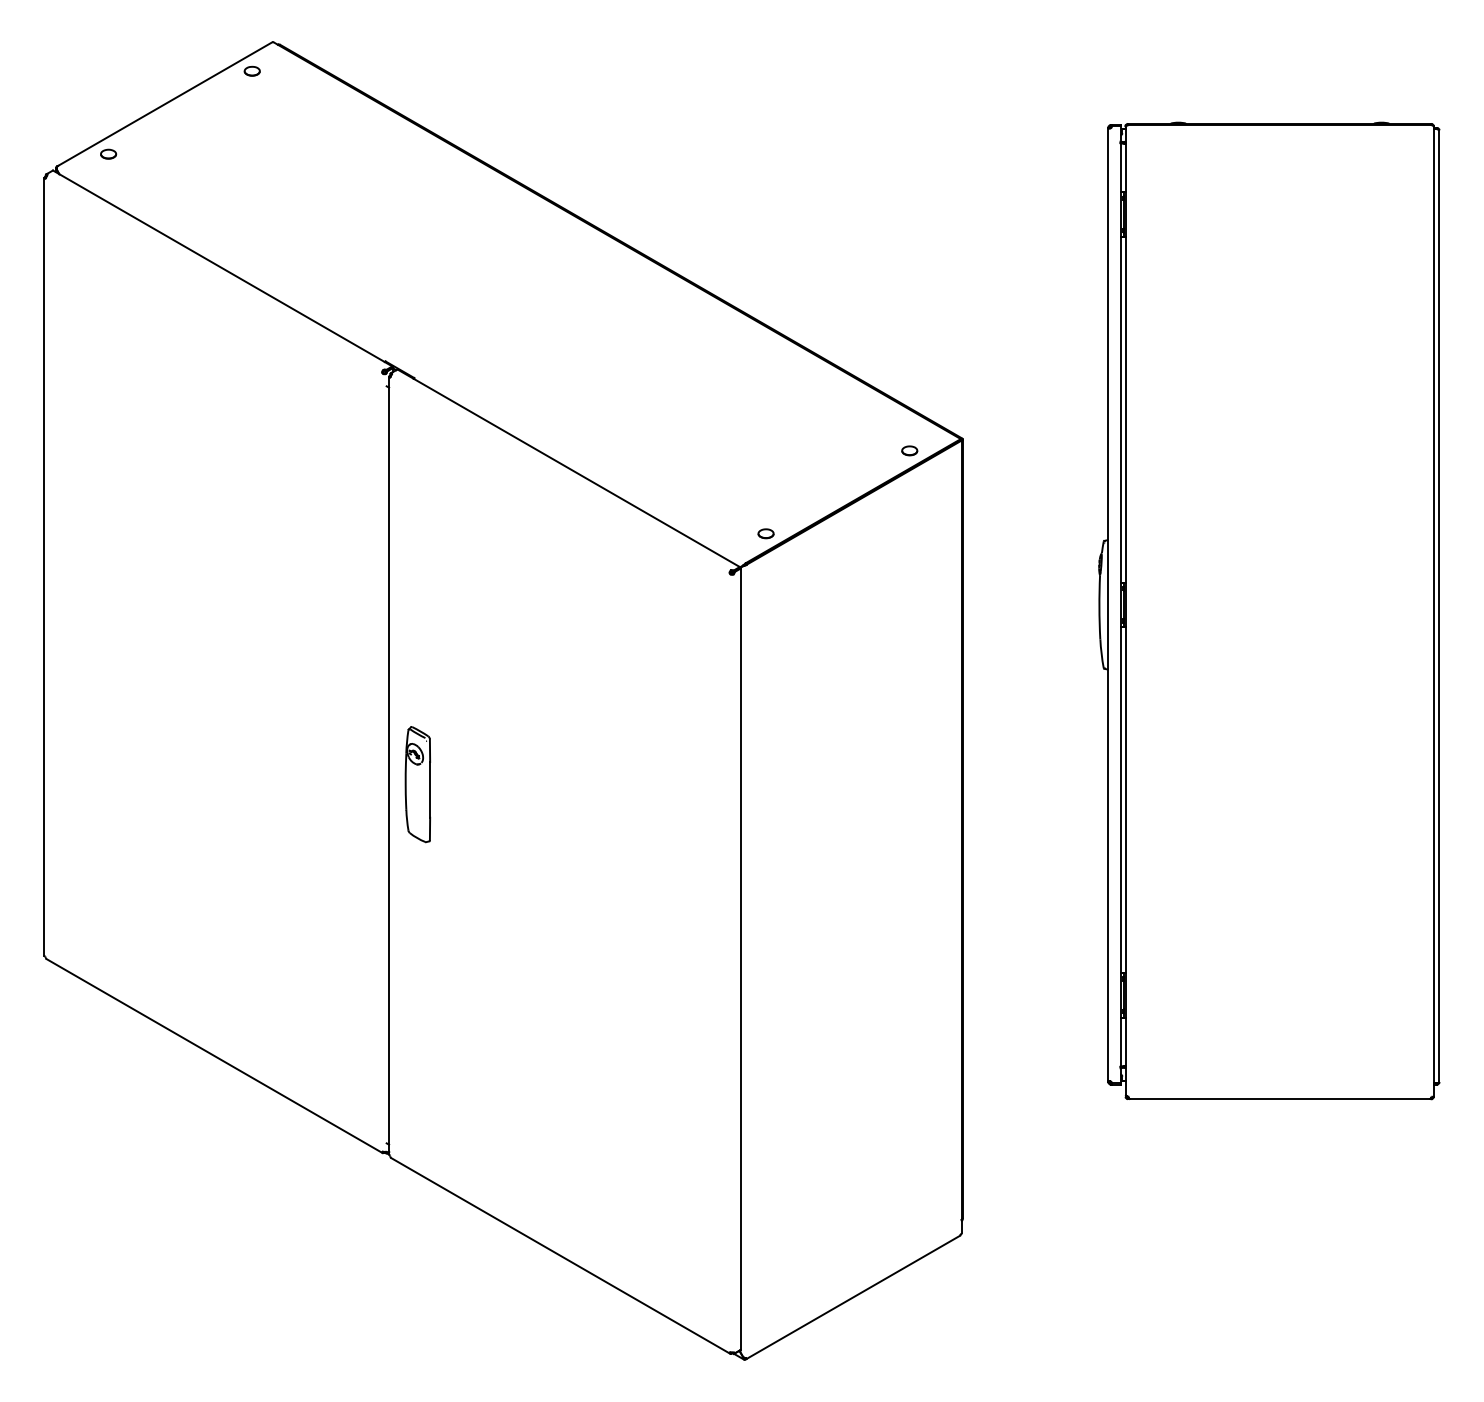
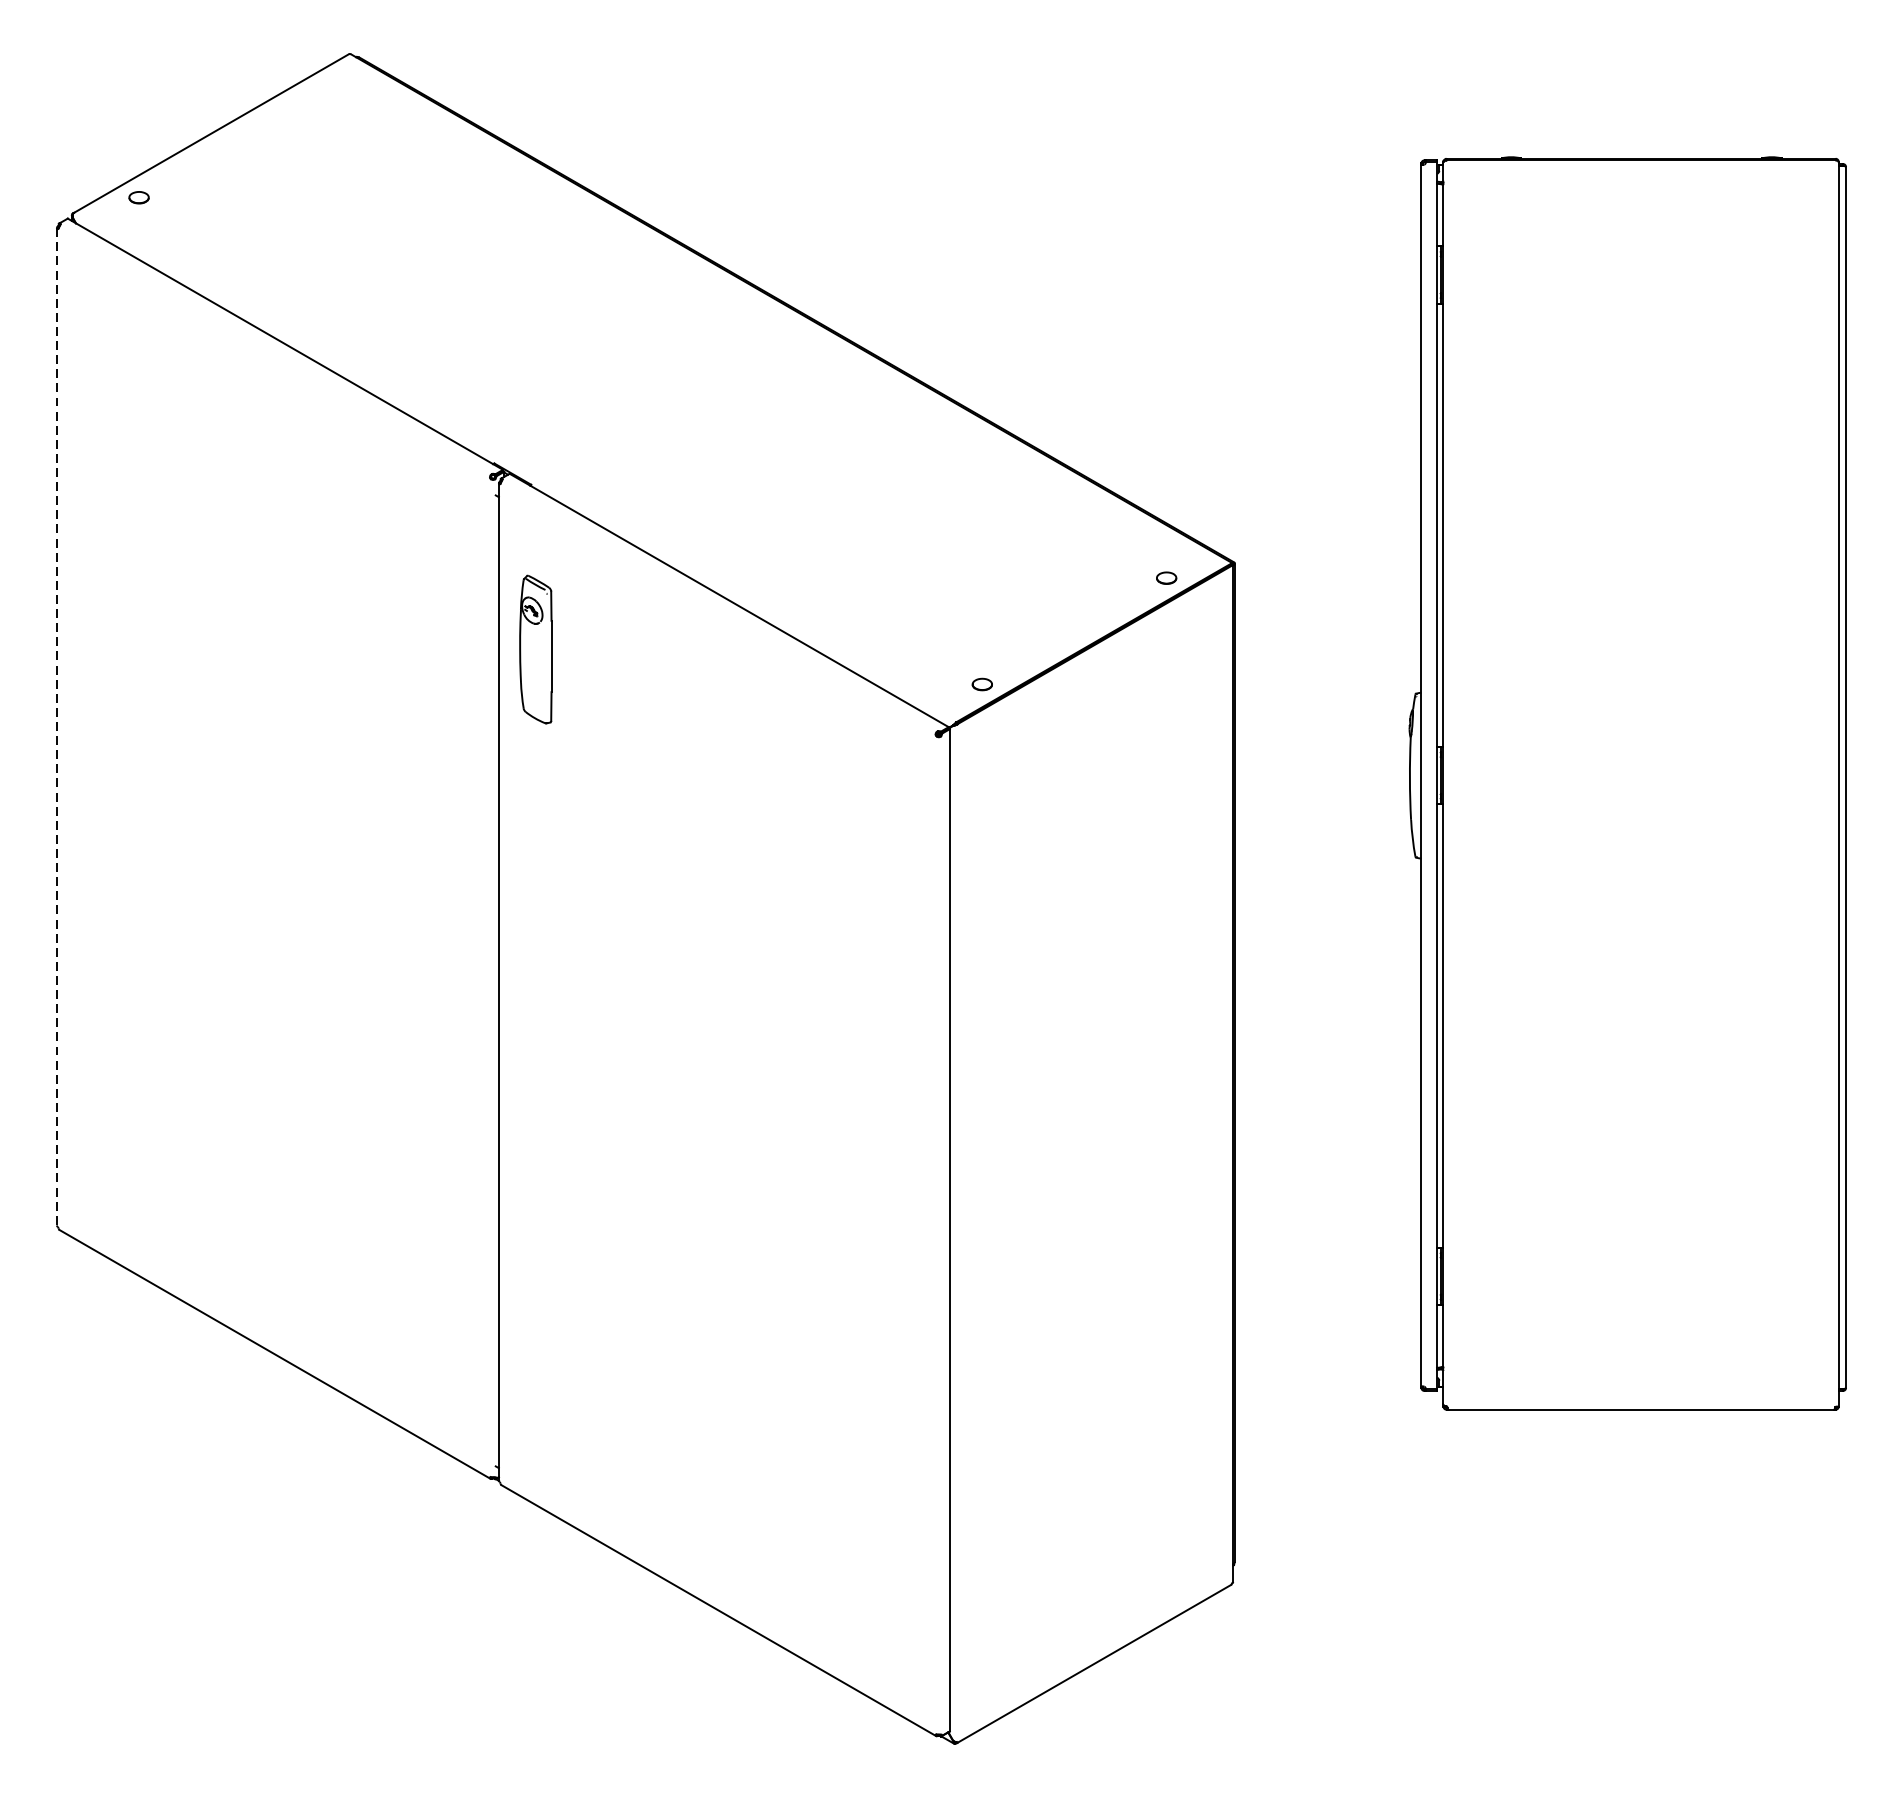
part: (251, 70) -> (322, 90), removed
line: (44, 566) -> (56, 726), solid -> dashed
part: (417, 784) -> (535, 649), moved

